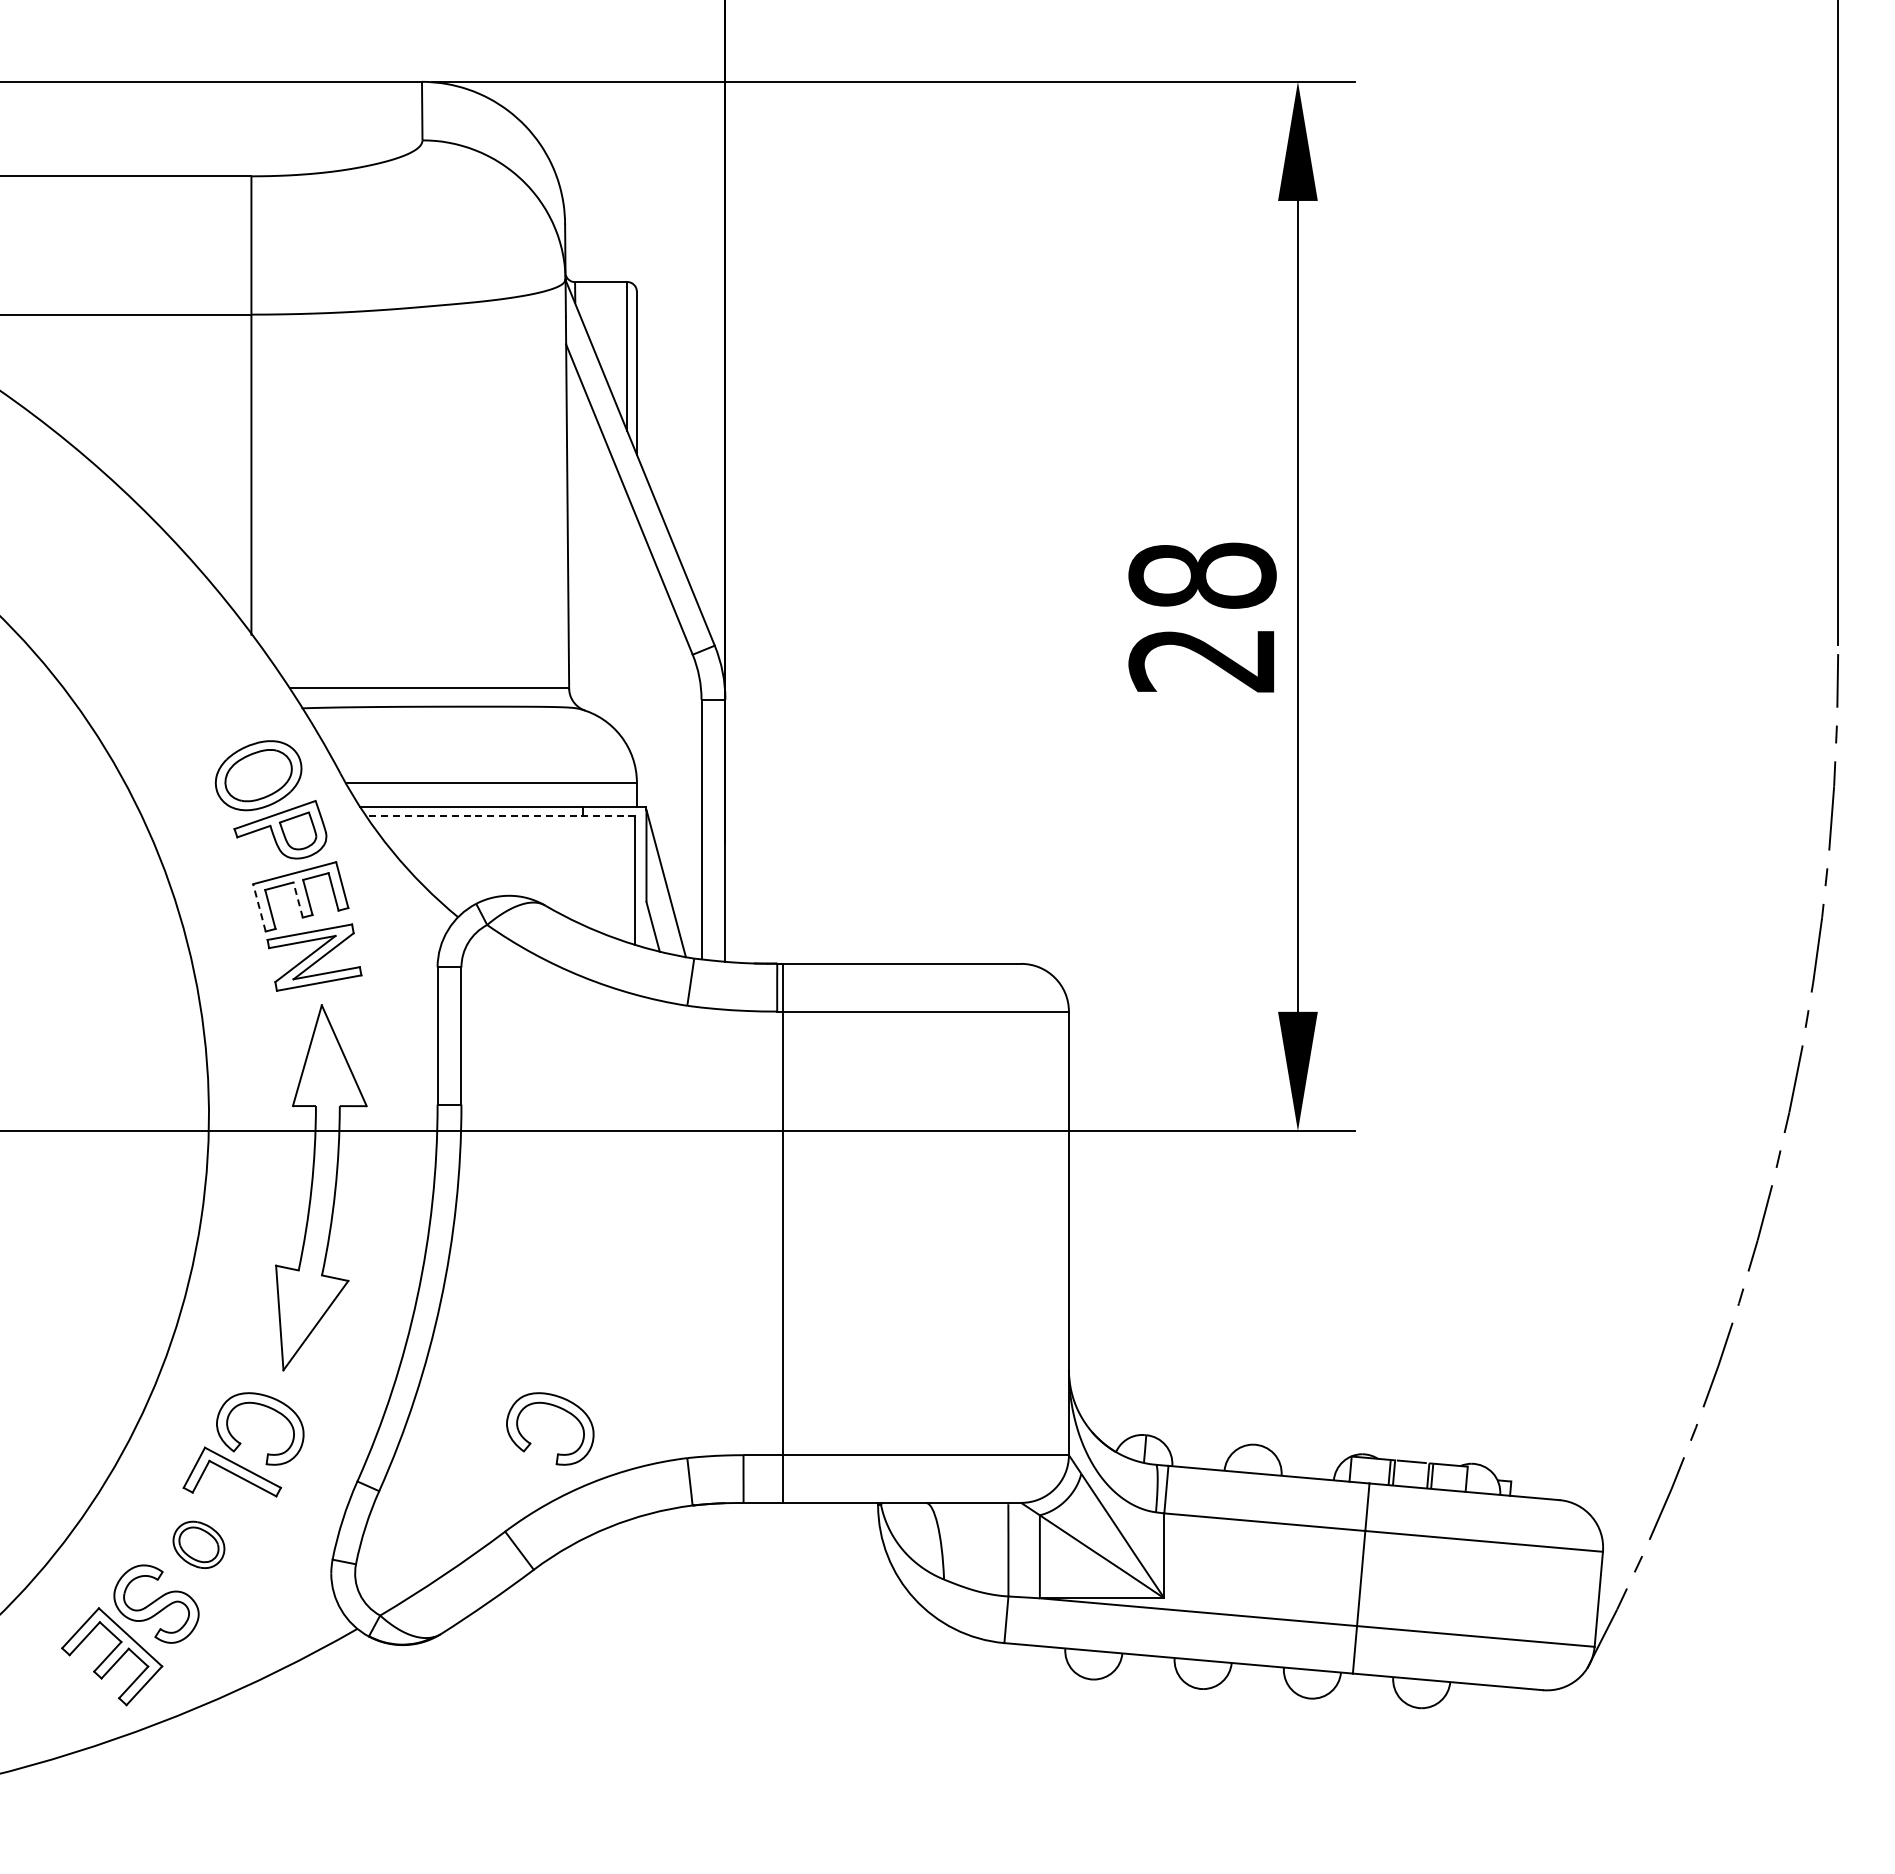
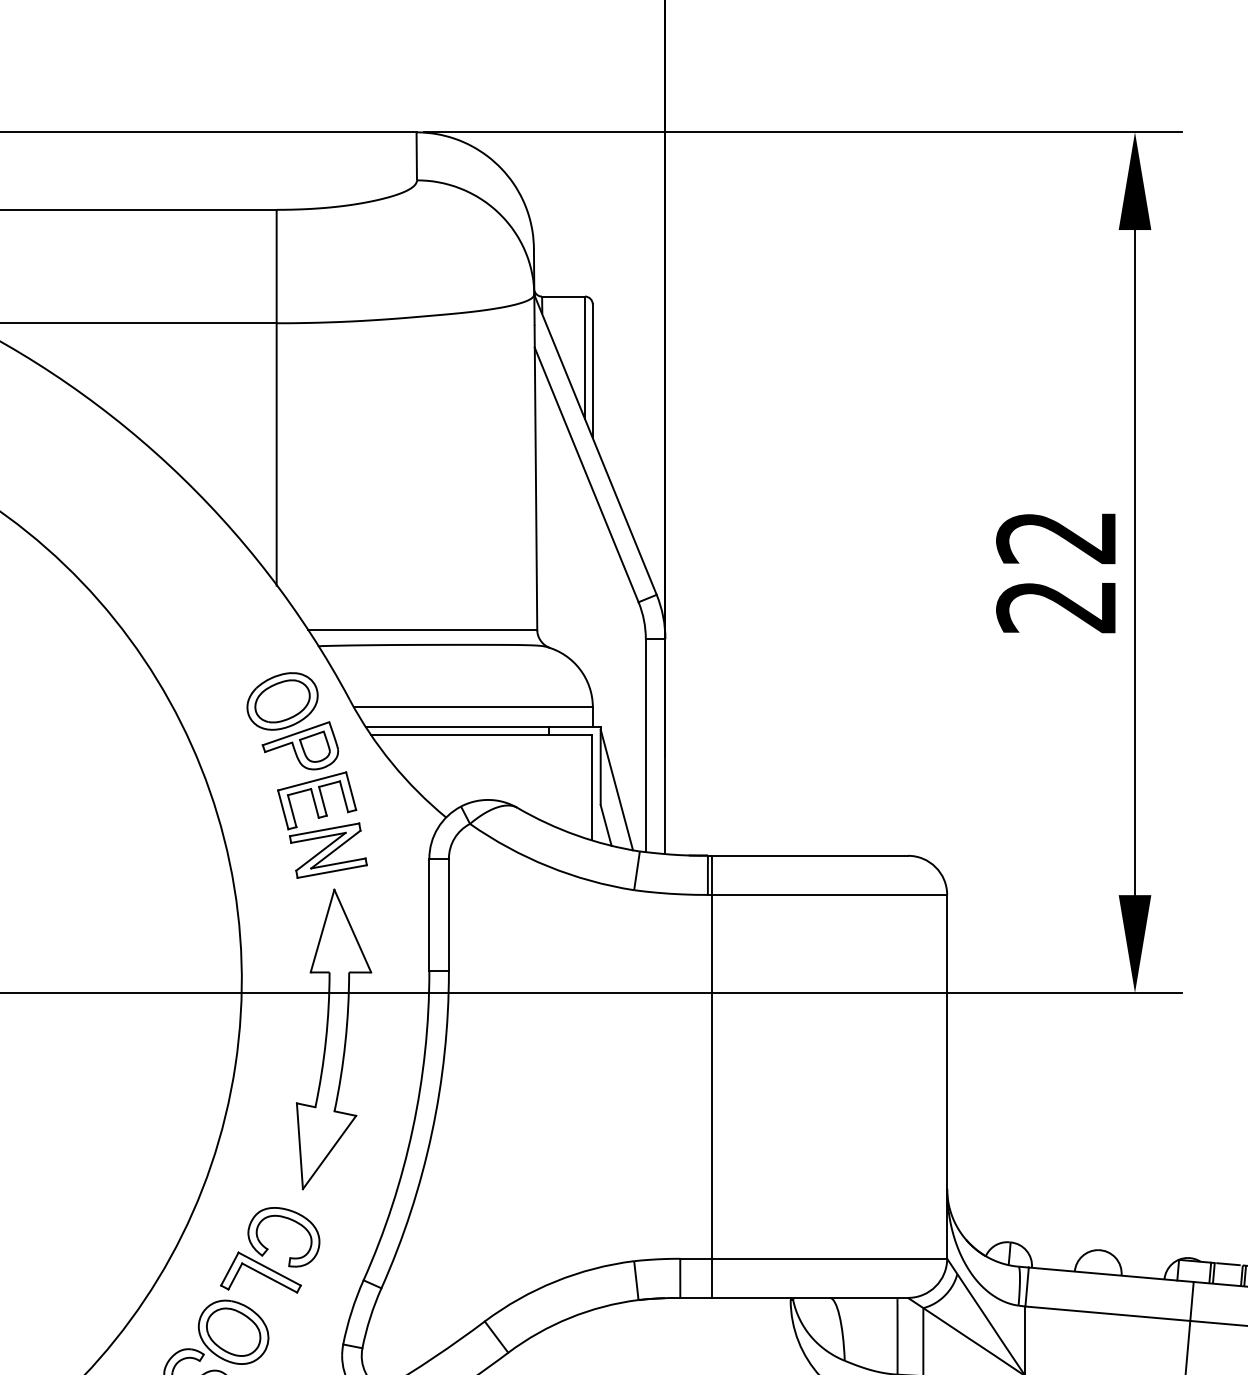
text: (1202, 575) -> (1056, 537), 28 -> 22
line: (500, 816) -> (480, 734), dashed -> solid
line: (298, 899) -> (315, 803), dashed -> solid
line: (259, 907) -> (283, 809), dashed -> solid
part: (558, 1408) -> (528, 1220), removed
part: (198, 1544) -> (233, 1332), size x1.67

